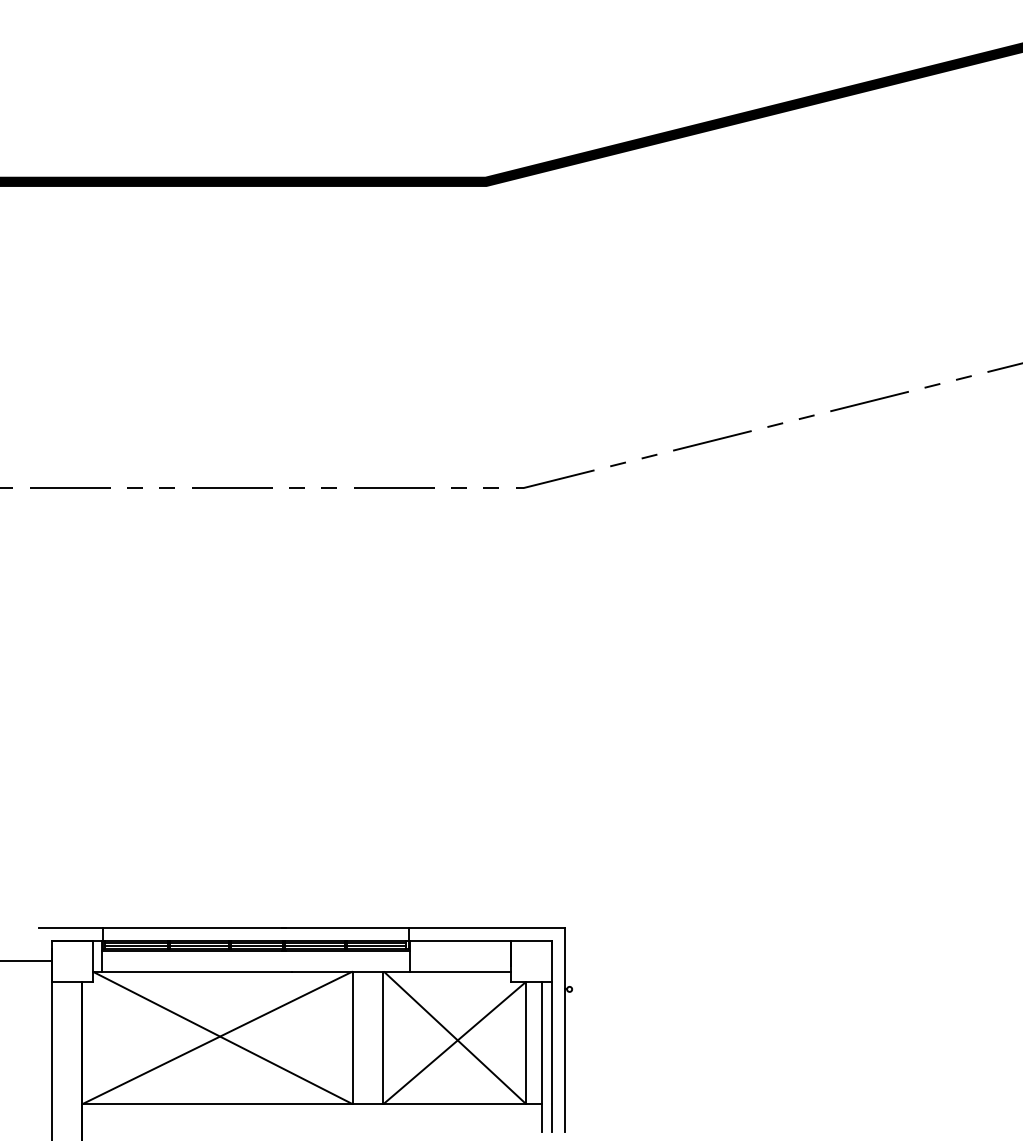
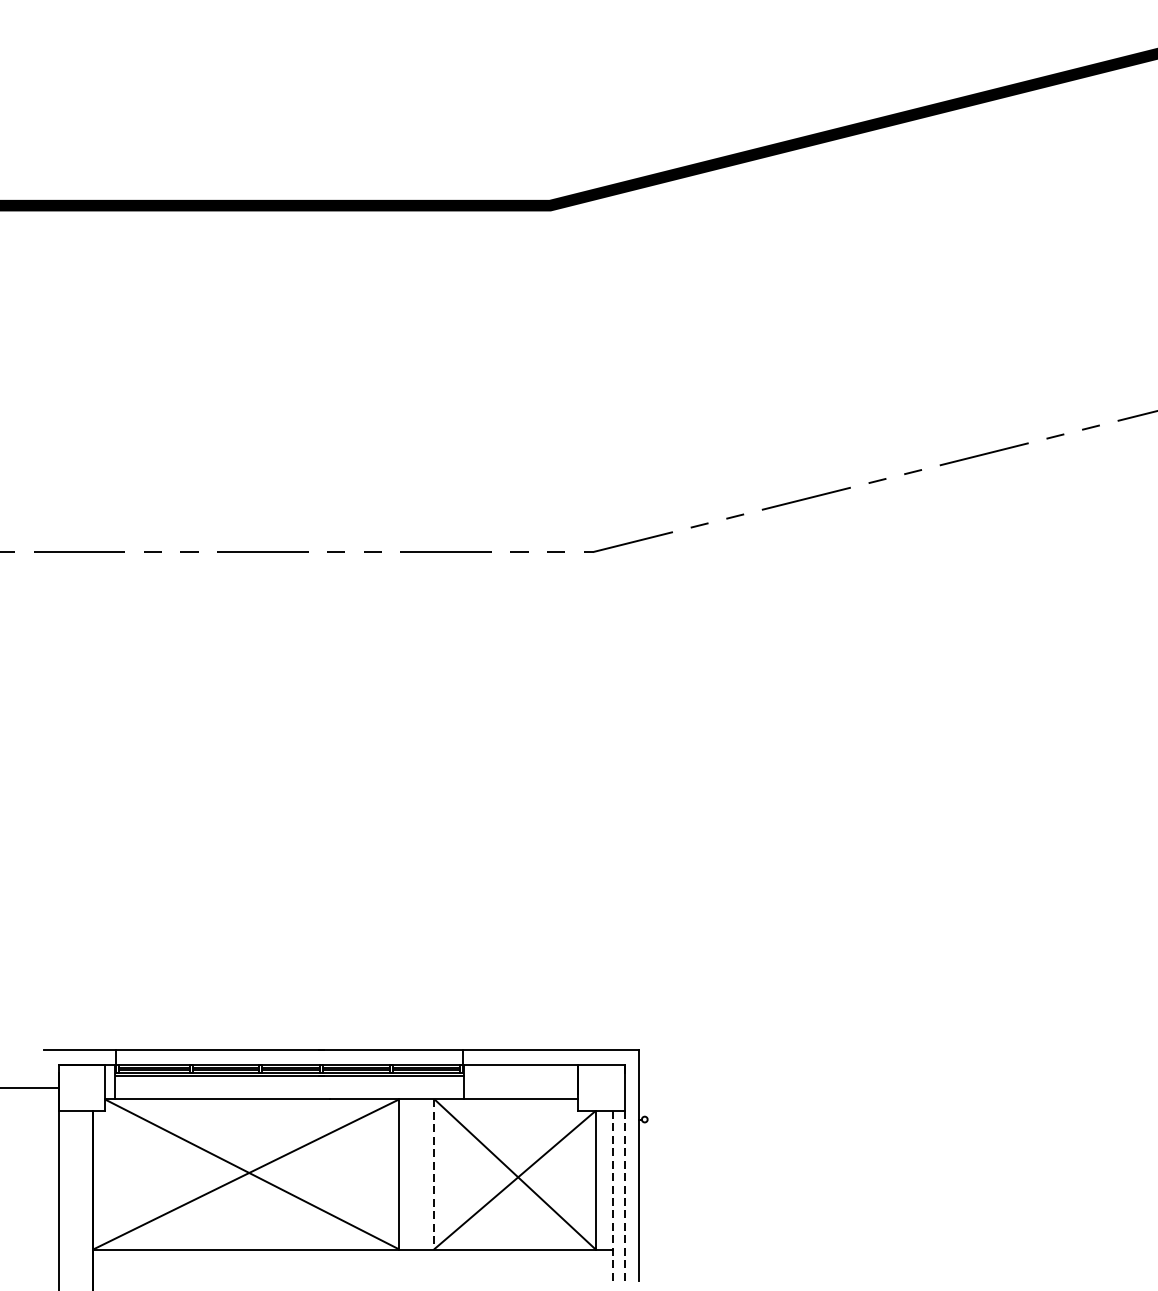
line: (383, 1038) -> (434, 1175), solid -> dashed
line: (541, 1057) -> (612, 1196), solid -> dashed
line: (551, 1057) -> (624, 1196), solid -> dashed

